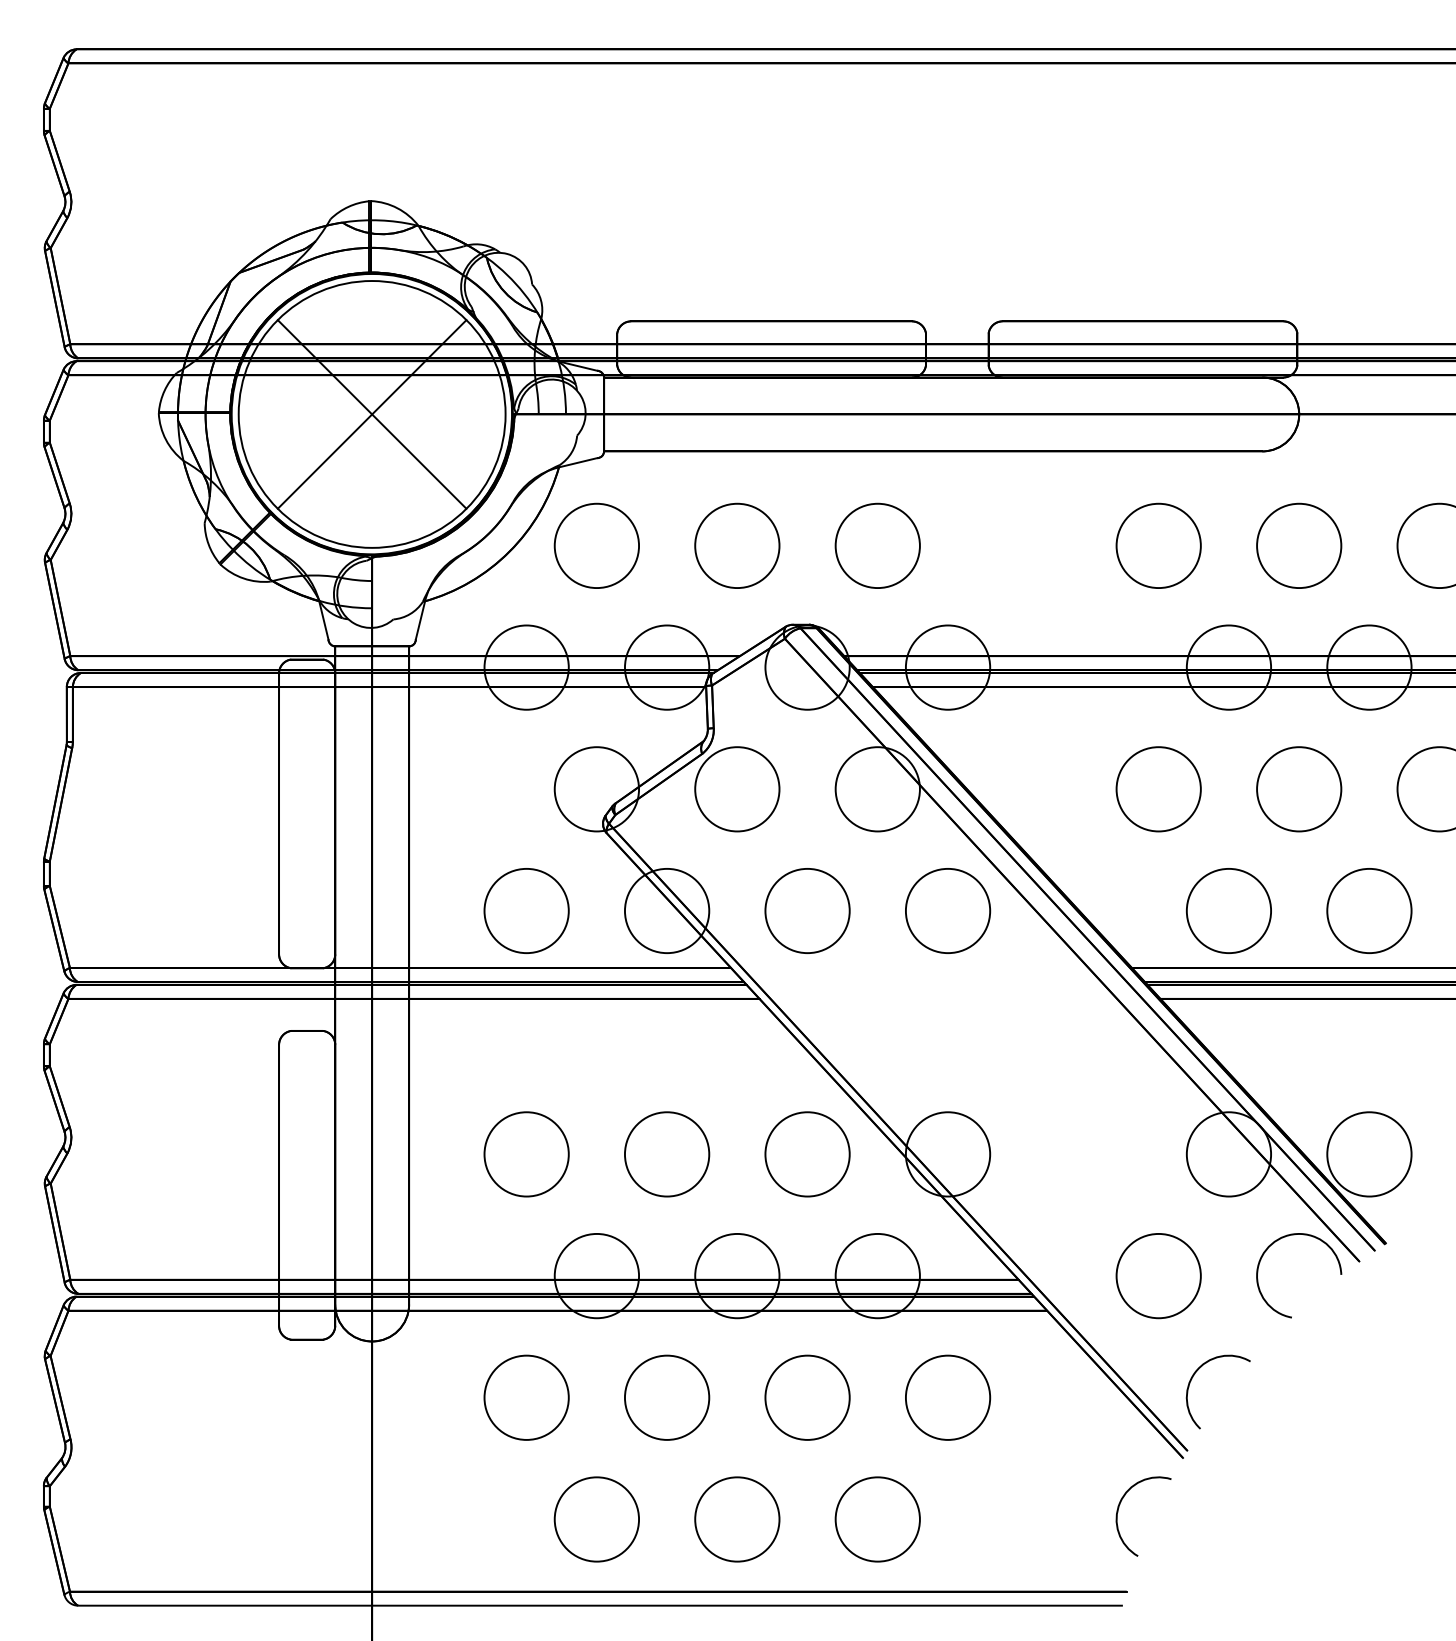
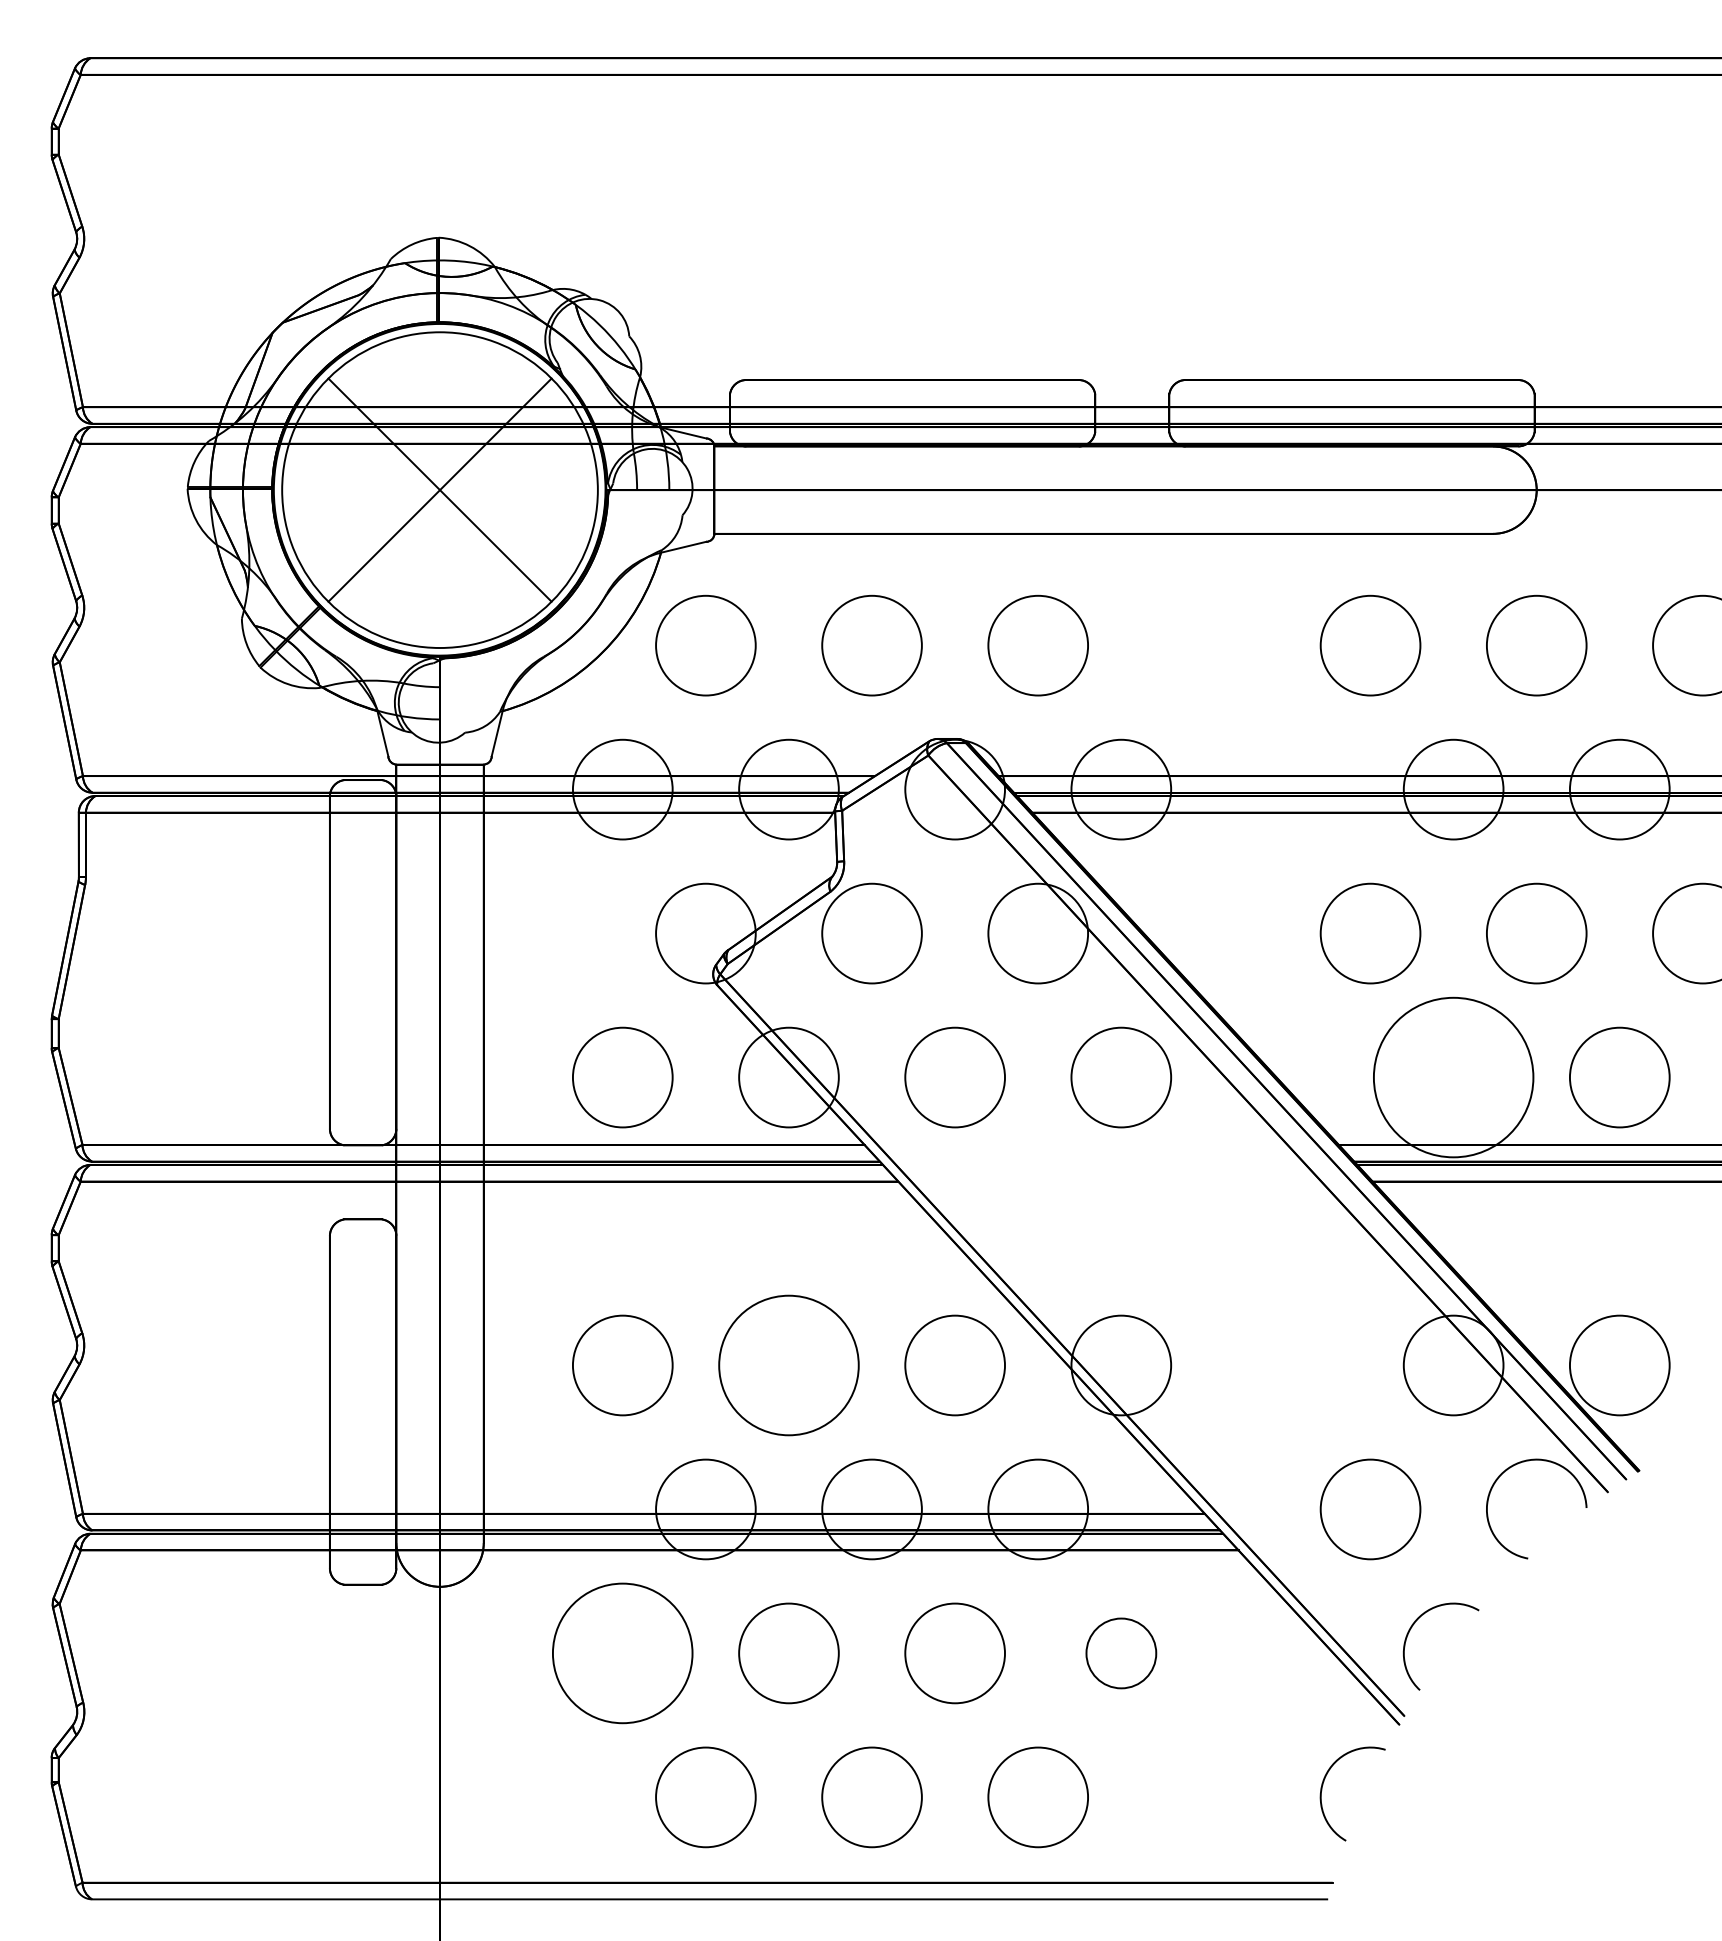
circle: (1228, 910) -> (1453, 1077), size x1.6
circle: (666, 1154) -> (788, 1365), size x1.4
circle: (526, 1397) -> (622, 1653), size x1.4
circle: (948, 1397) -> (1121, 1653), size x0.7

